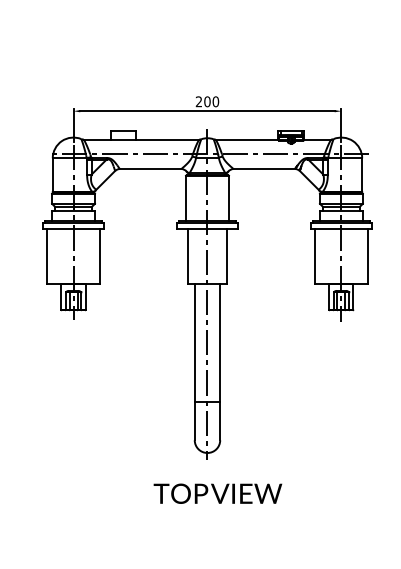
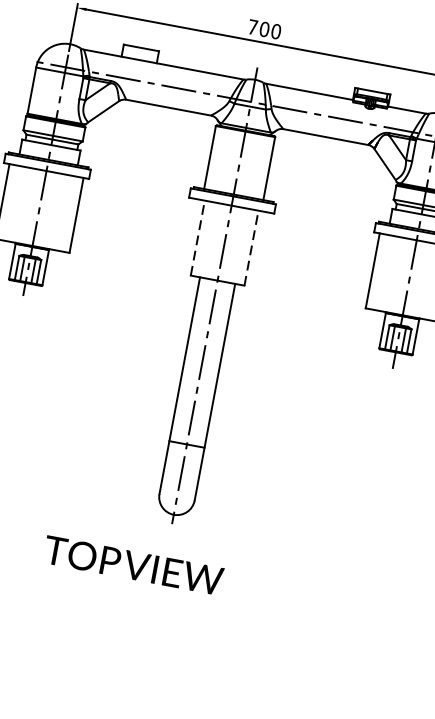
text: (198, 101) -> (252, 26), 200 -> 700
line: (188, 255) -> (198, 236), solid -> dashed
line: (226, 255) -> (251, 246), solid -> dashed
text: (217, 493) -> (132, 565), moved

